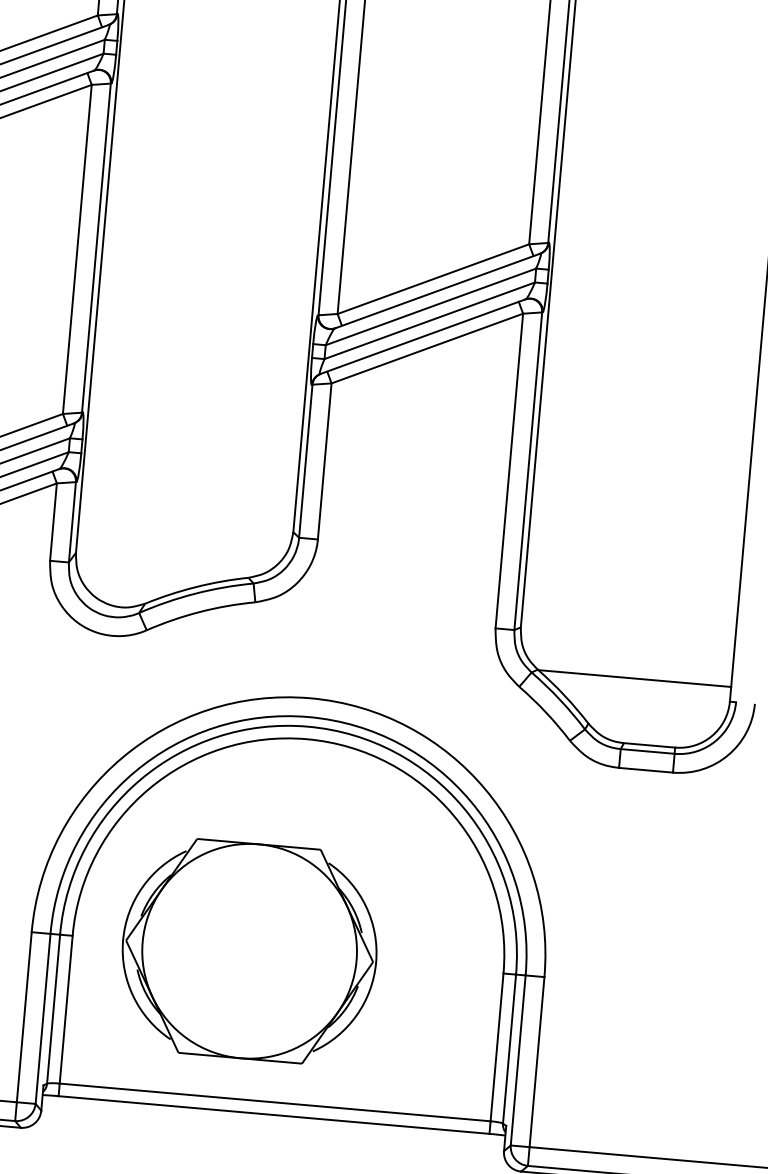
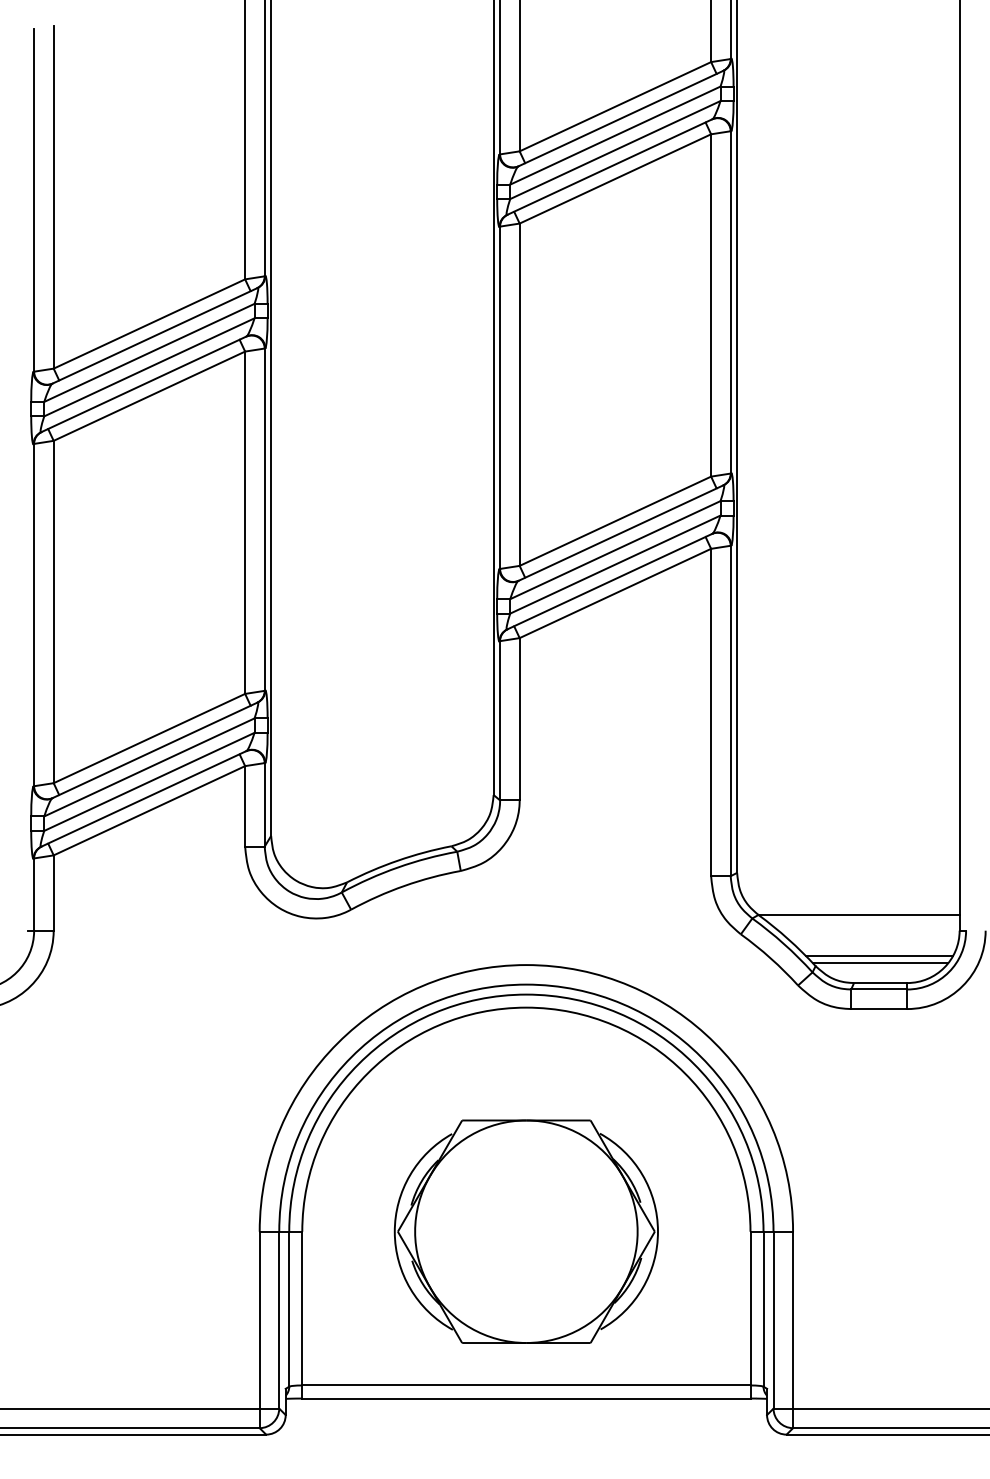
line: (650, 718) -> (879, 955), added
line: (651, 726) -> (880, 963), added
part: (248, 950) -> (525, 1231), moved

